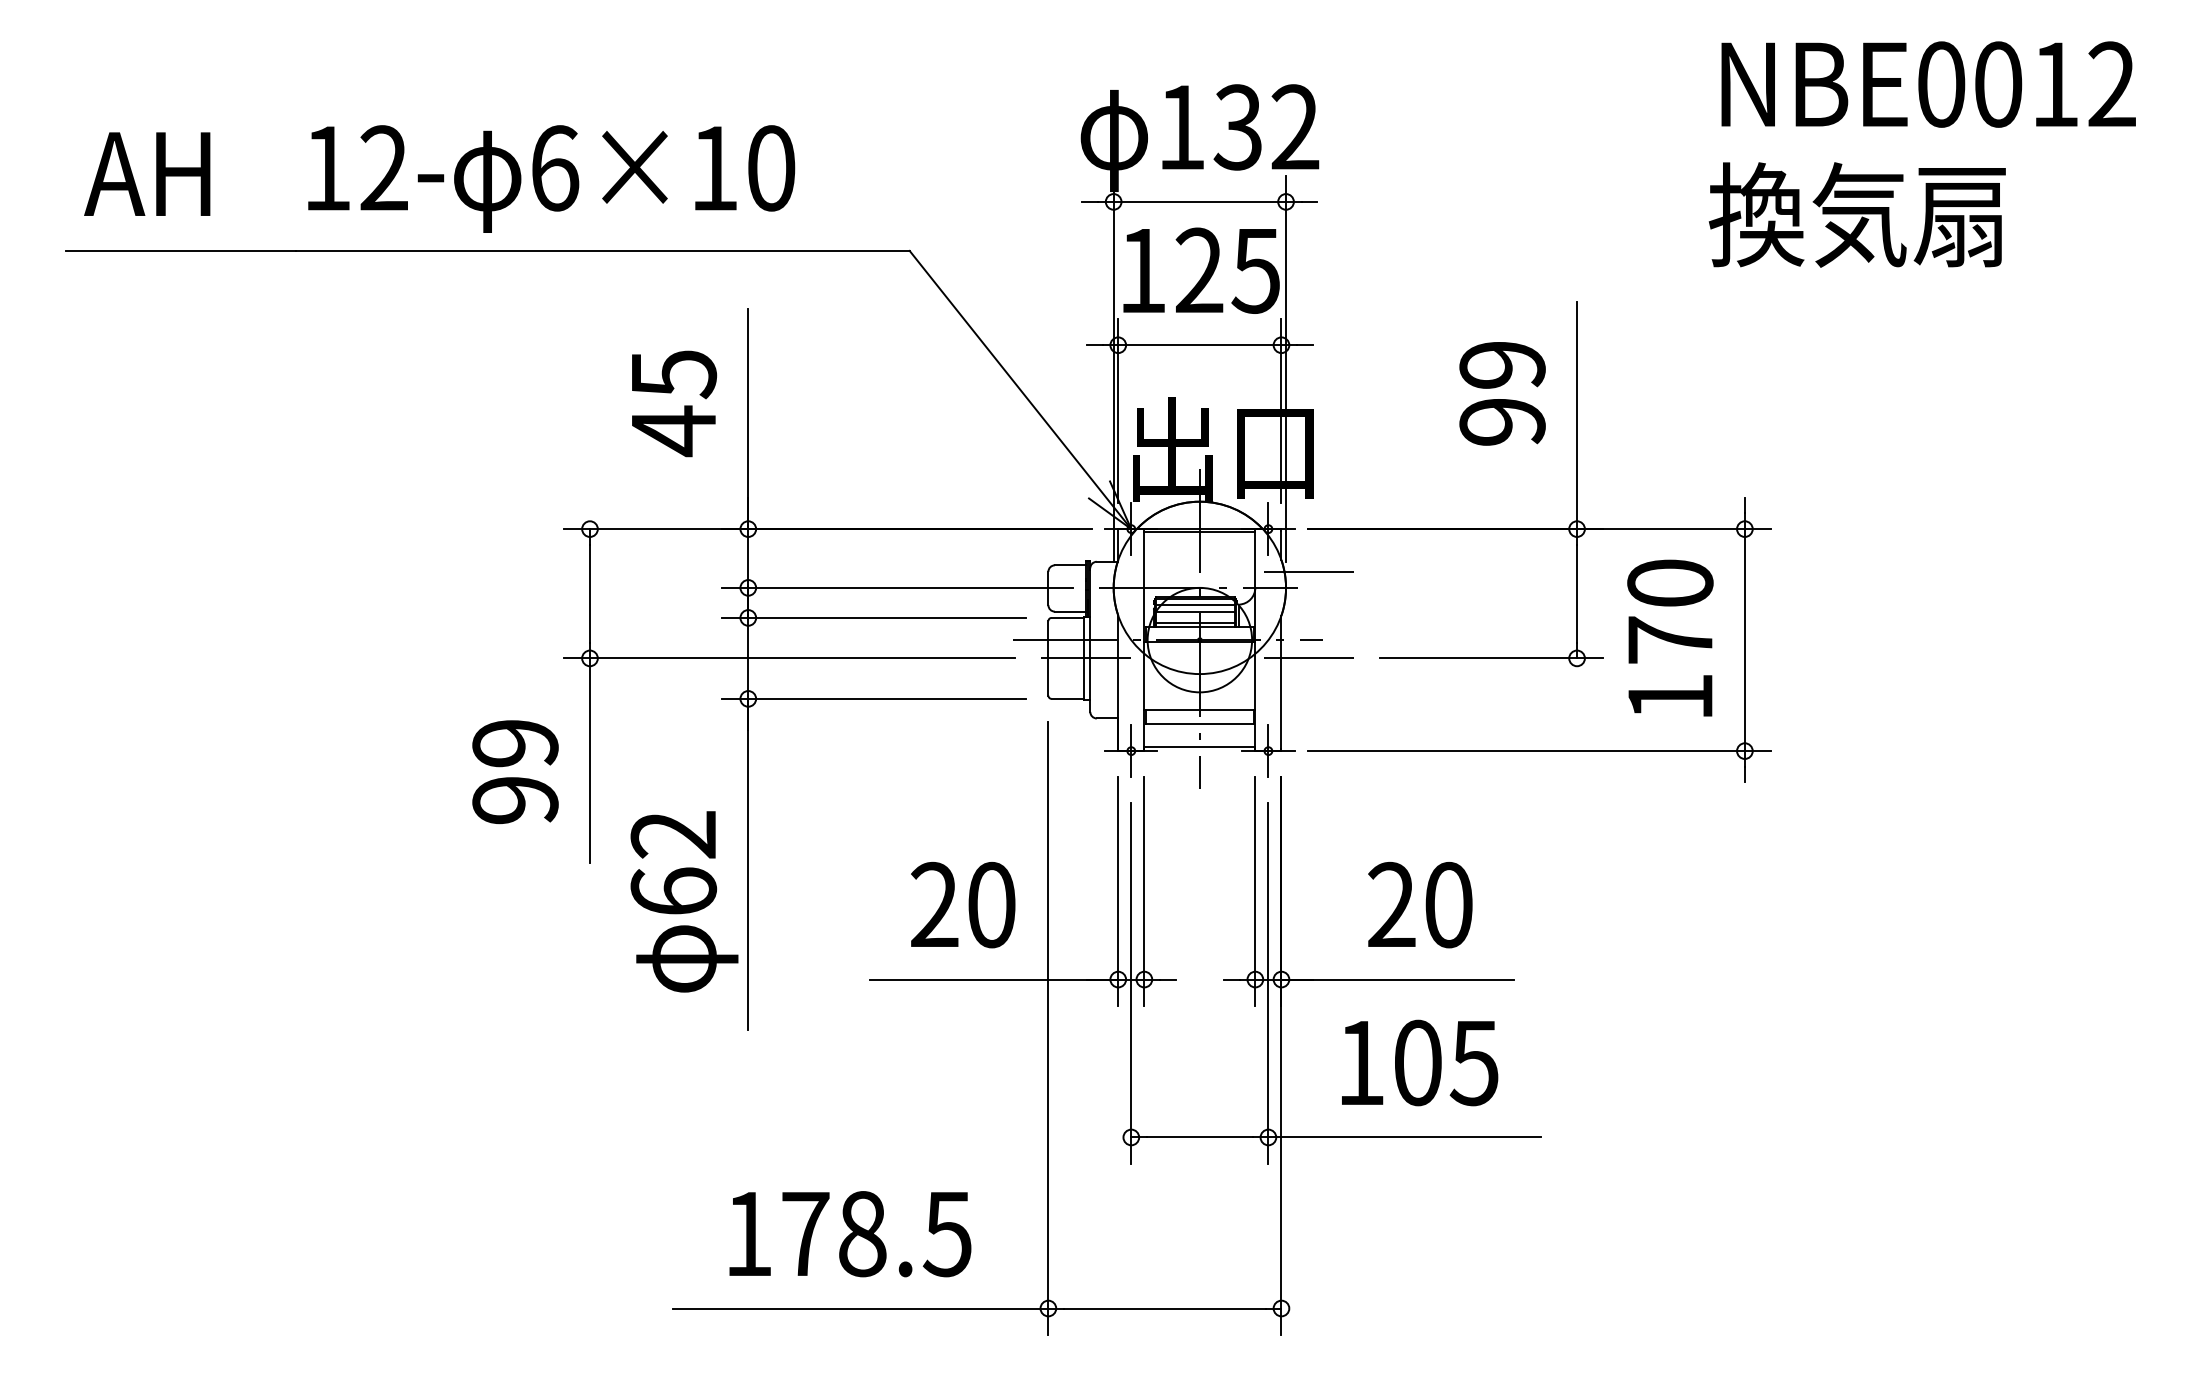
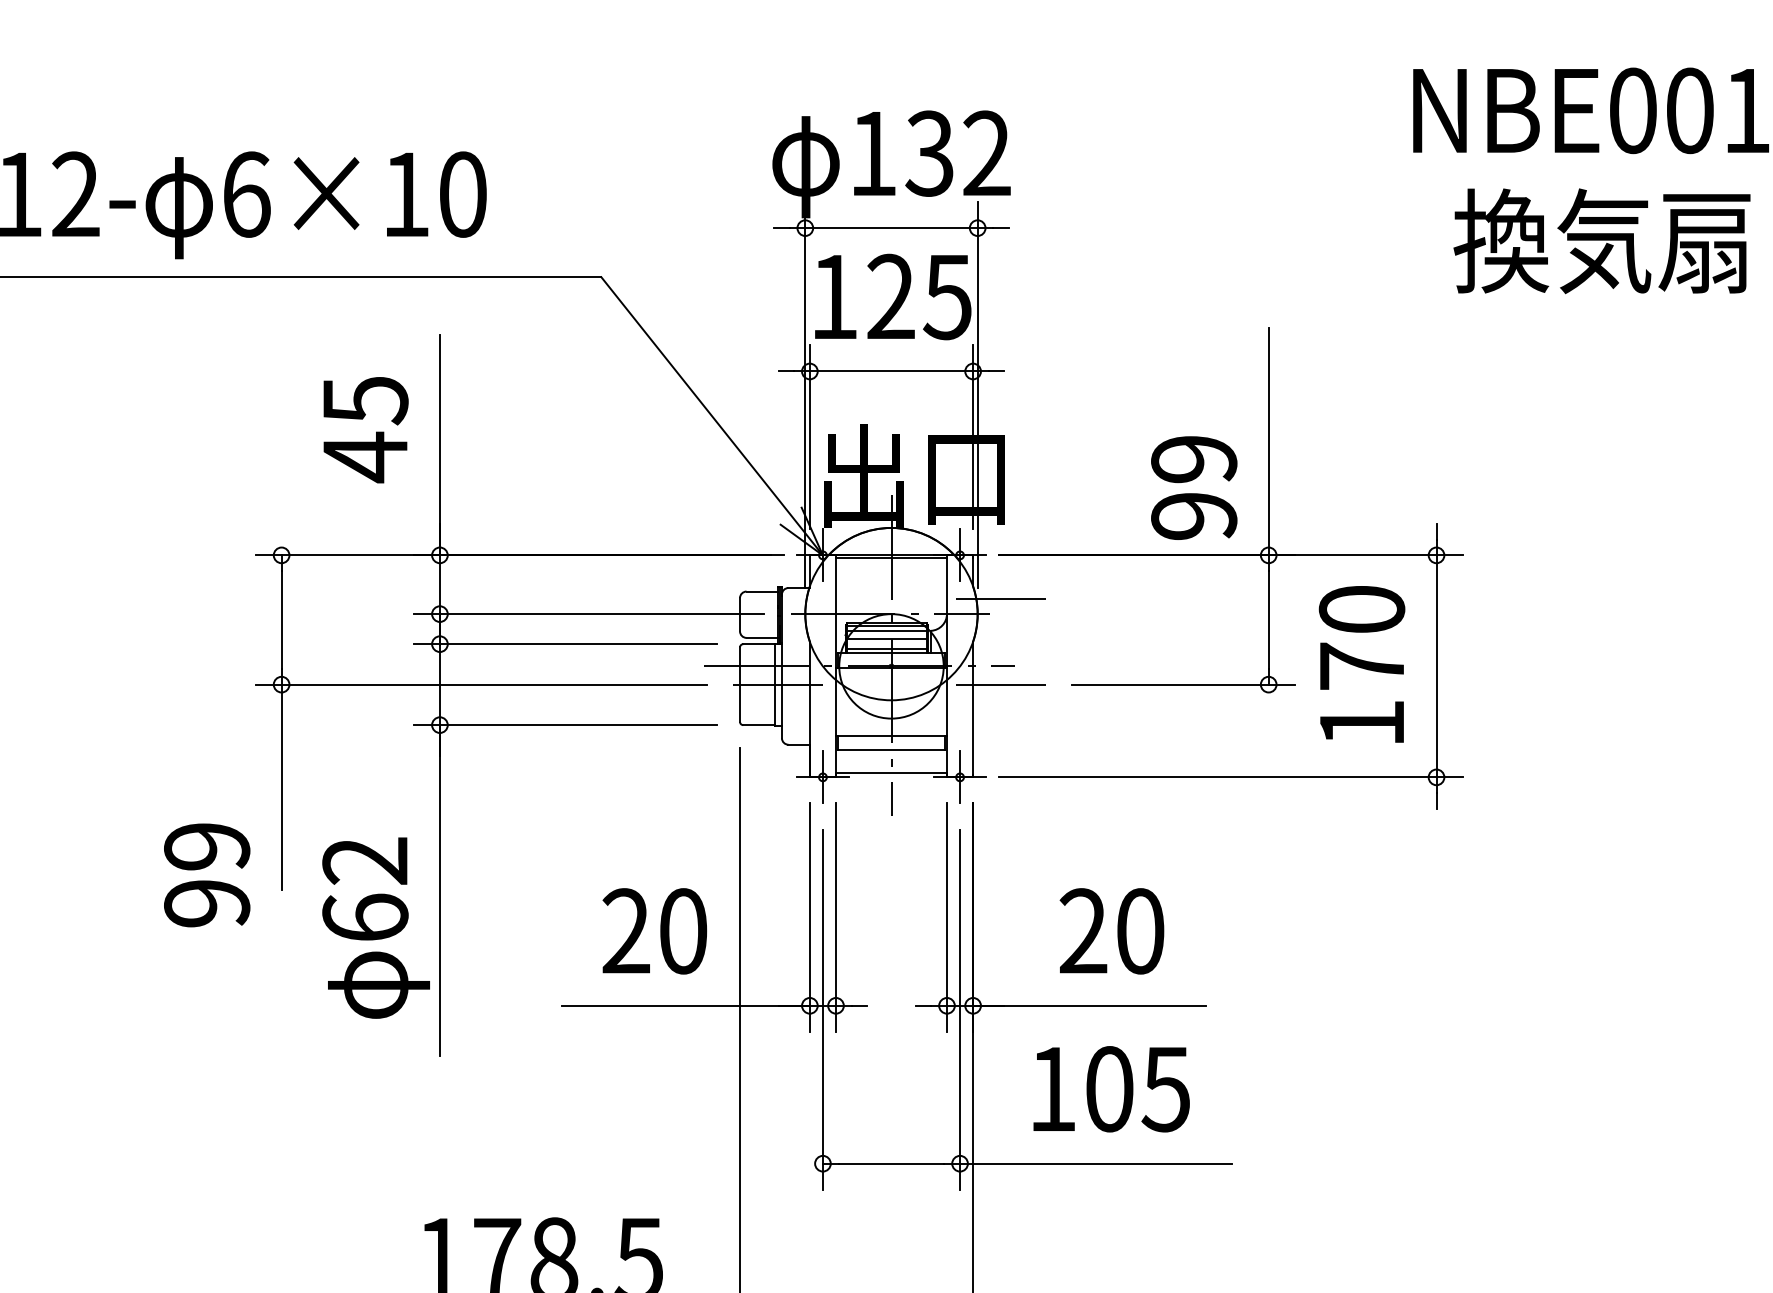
text: (1856, 214) -> (1601, 240), moved
text: (1502, 393) -> (1194, 487), moved
text: (515, 772) -> (207, 875), moved

